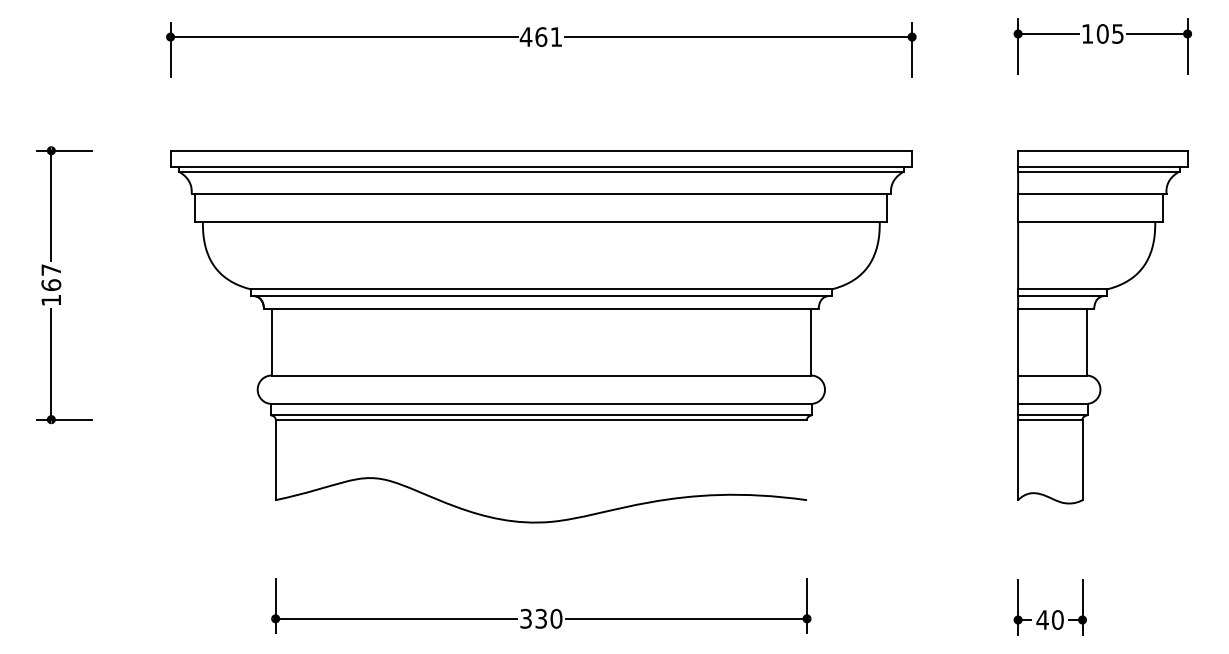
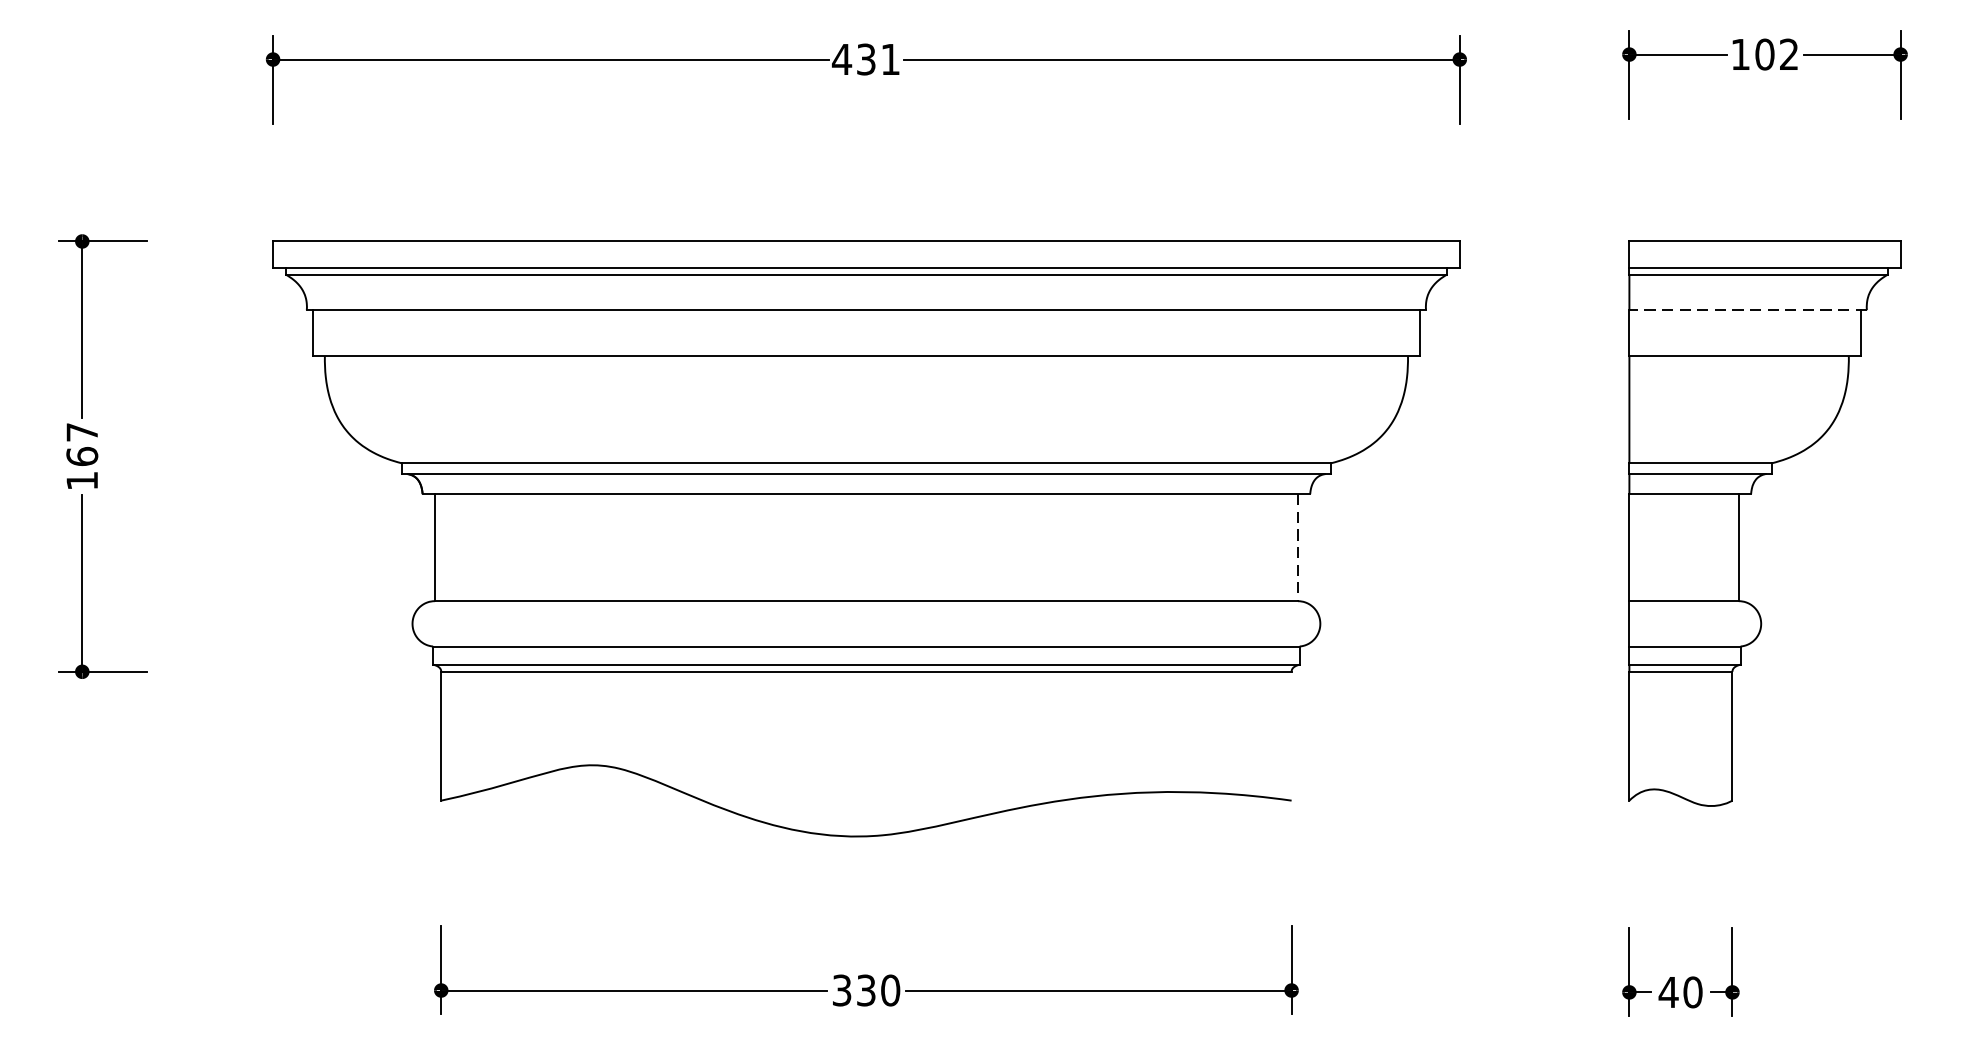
text: (1117, 33) -> (1788, 53), 105 -> 102
text: (541, 36) -> (866, 58), 461 -> 431
line: (1091, 193) -> (1746, 309), solid -> dashed
line: (811, 342) -> (1298, 548), solid -> dashed

